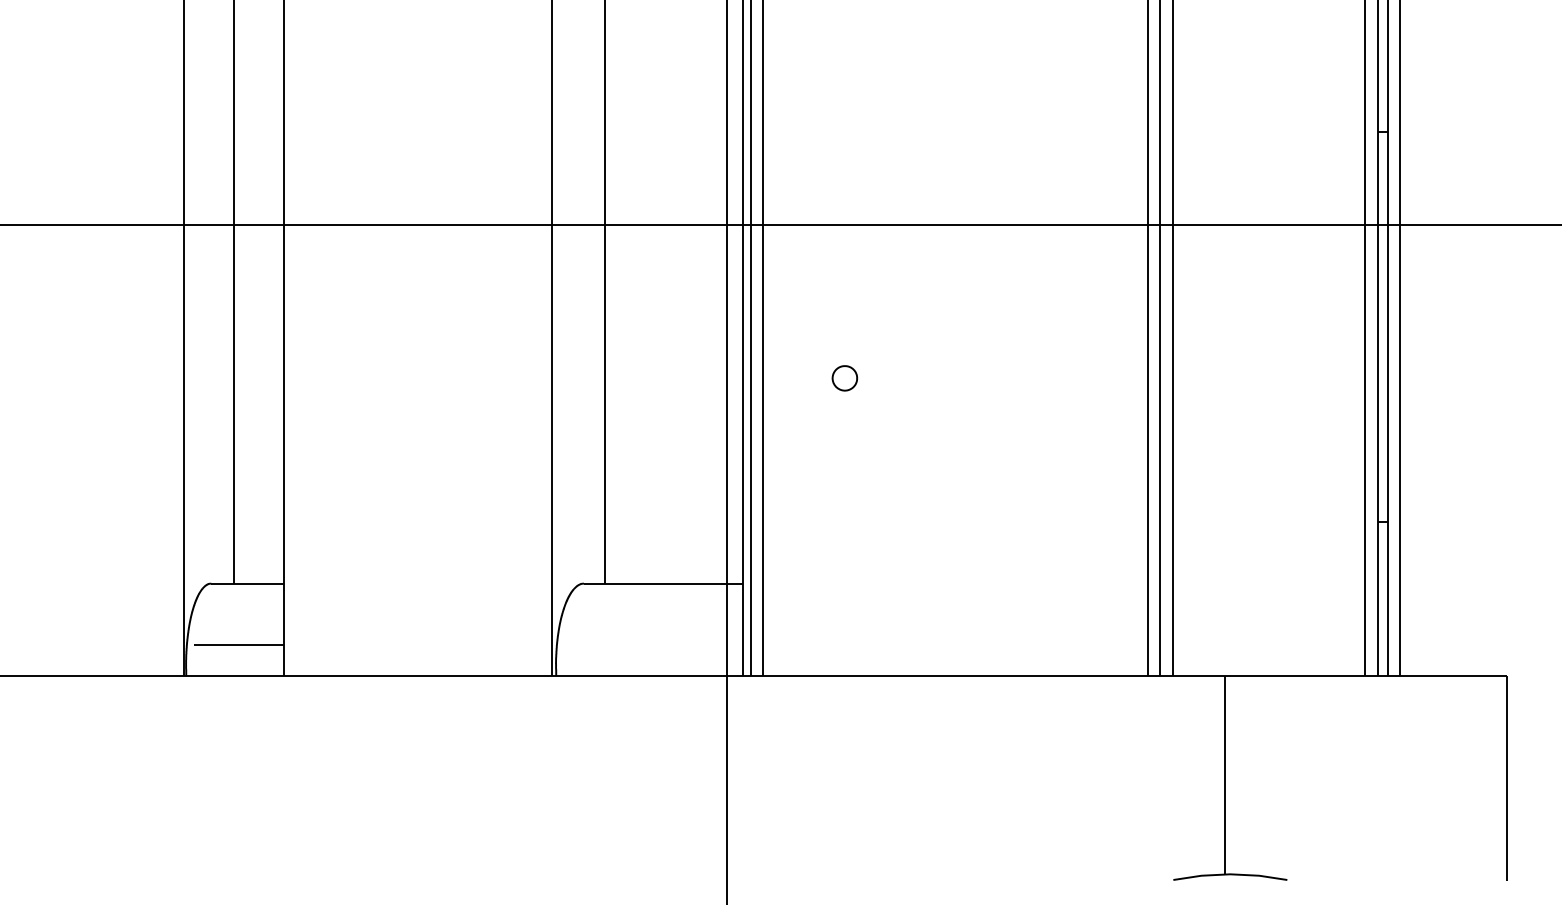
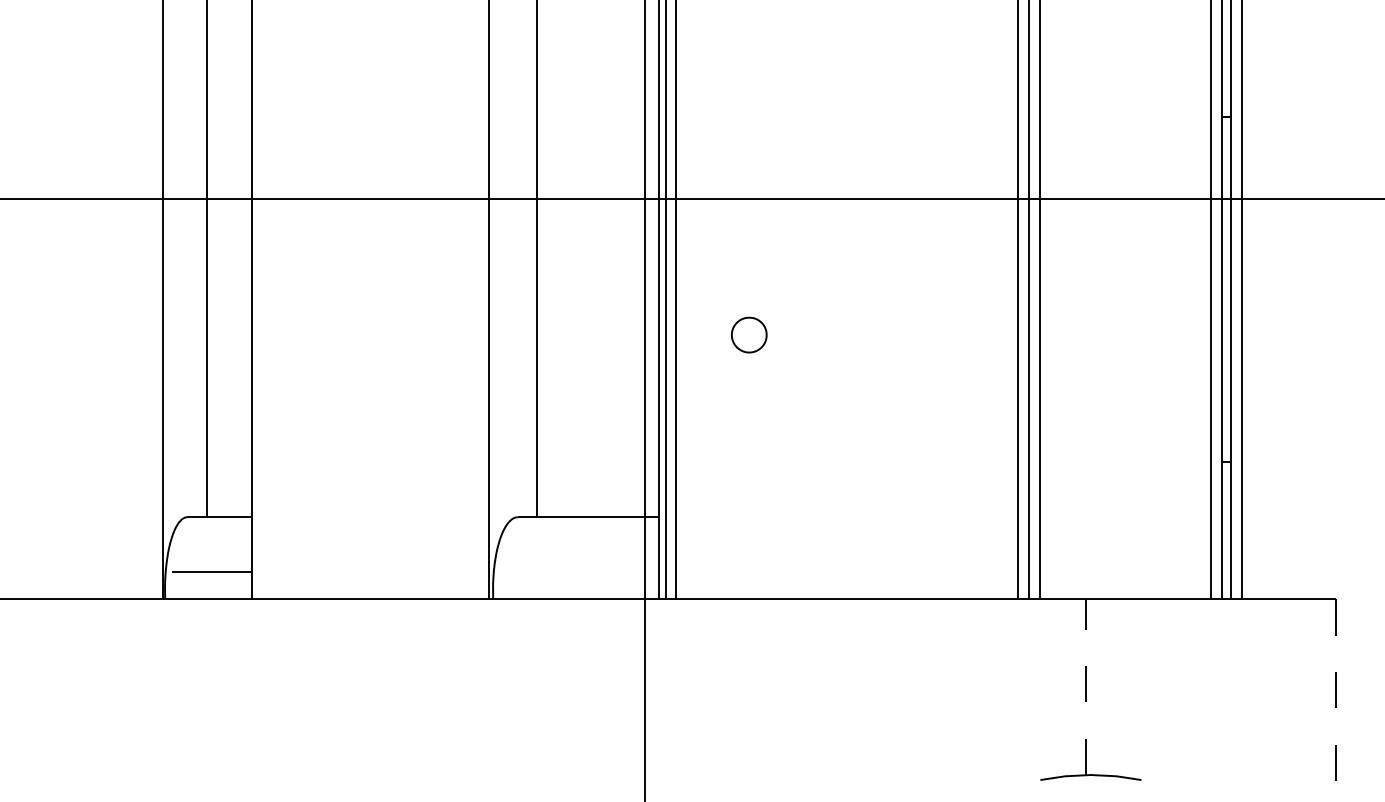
part: (844, 378) -> (748, 335), size x1.6
line: (1225, 775) -> (1086, 687), solid -> dashed
line: (1507, 778) -> (1336, 690), solid -> dashed

